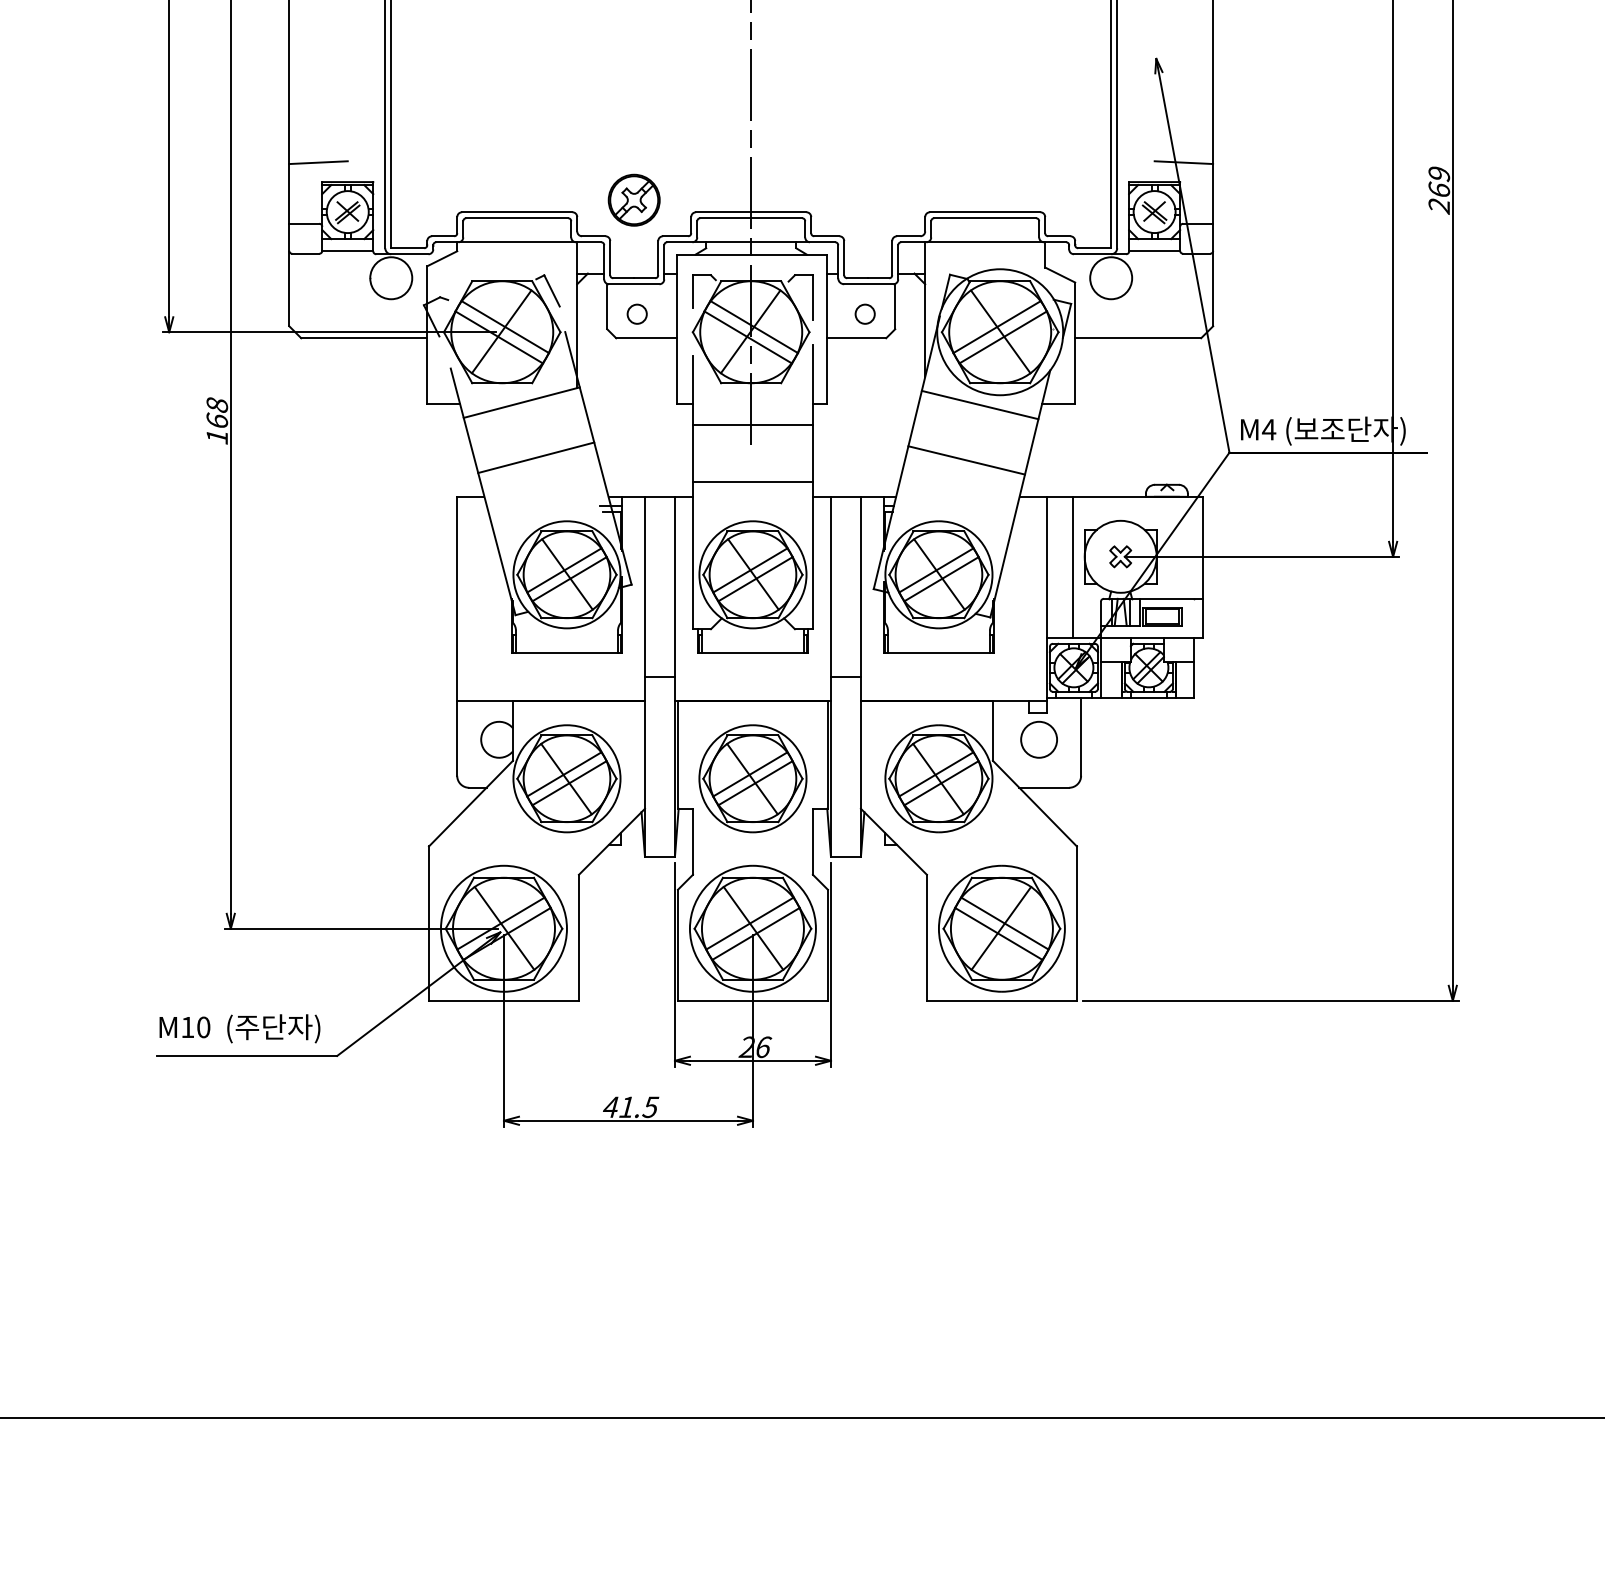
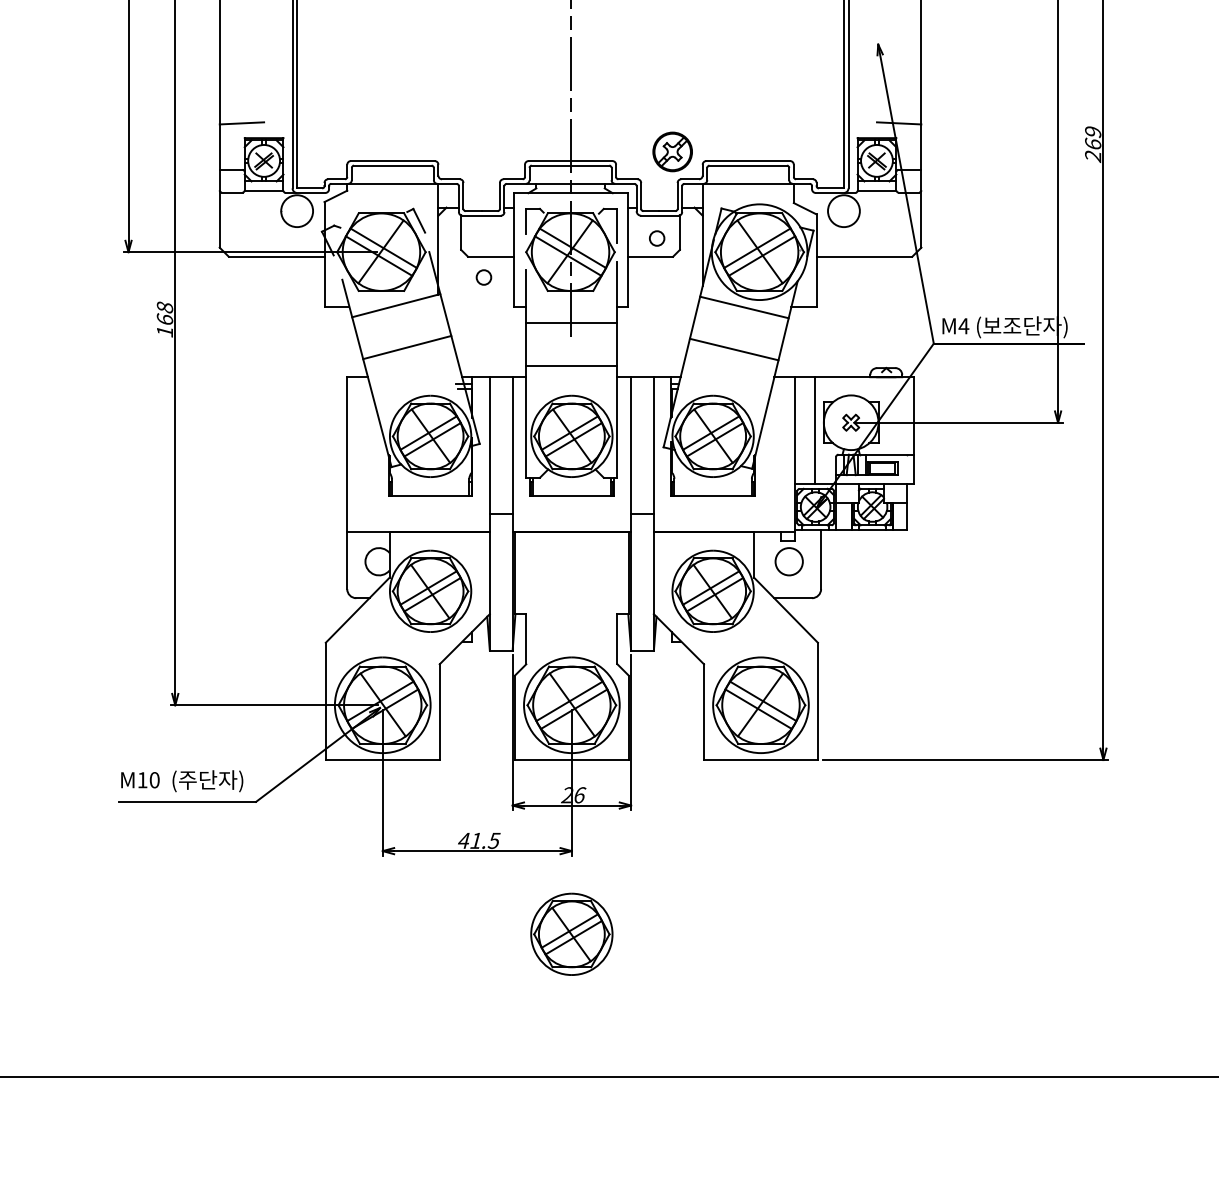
part: (633, 199) -> (672, 151), moved
circle: (636, 314) -> (483, 277), moved
part: (752, 777) -> (571, 933), moved

